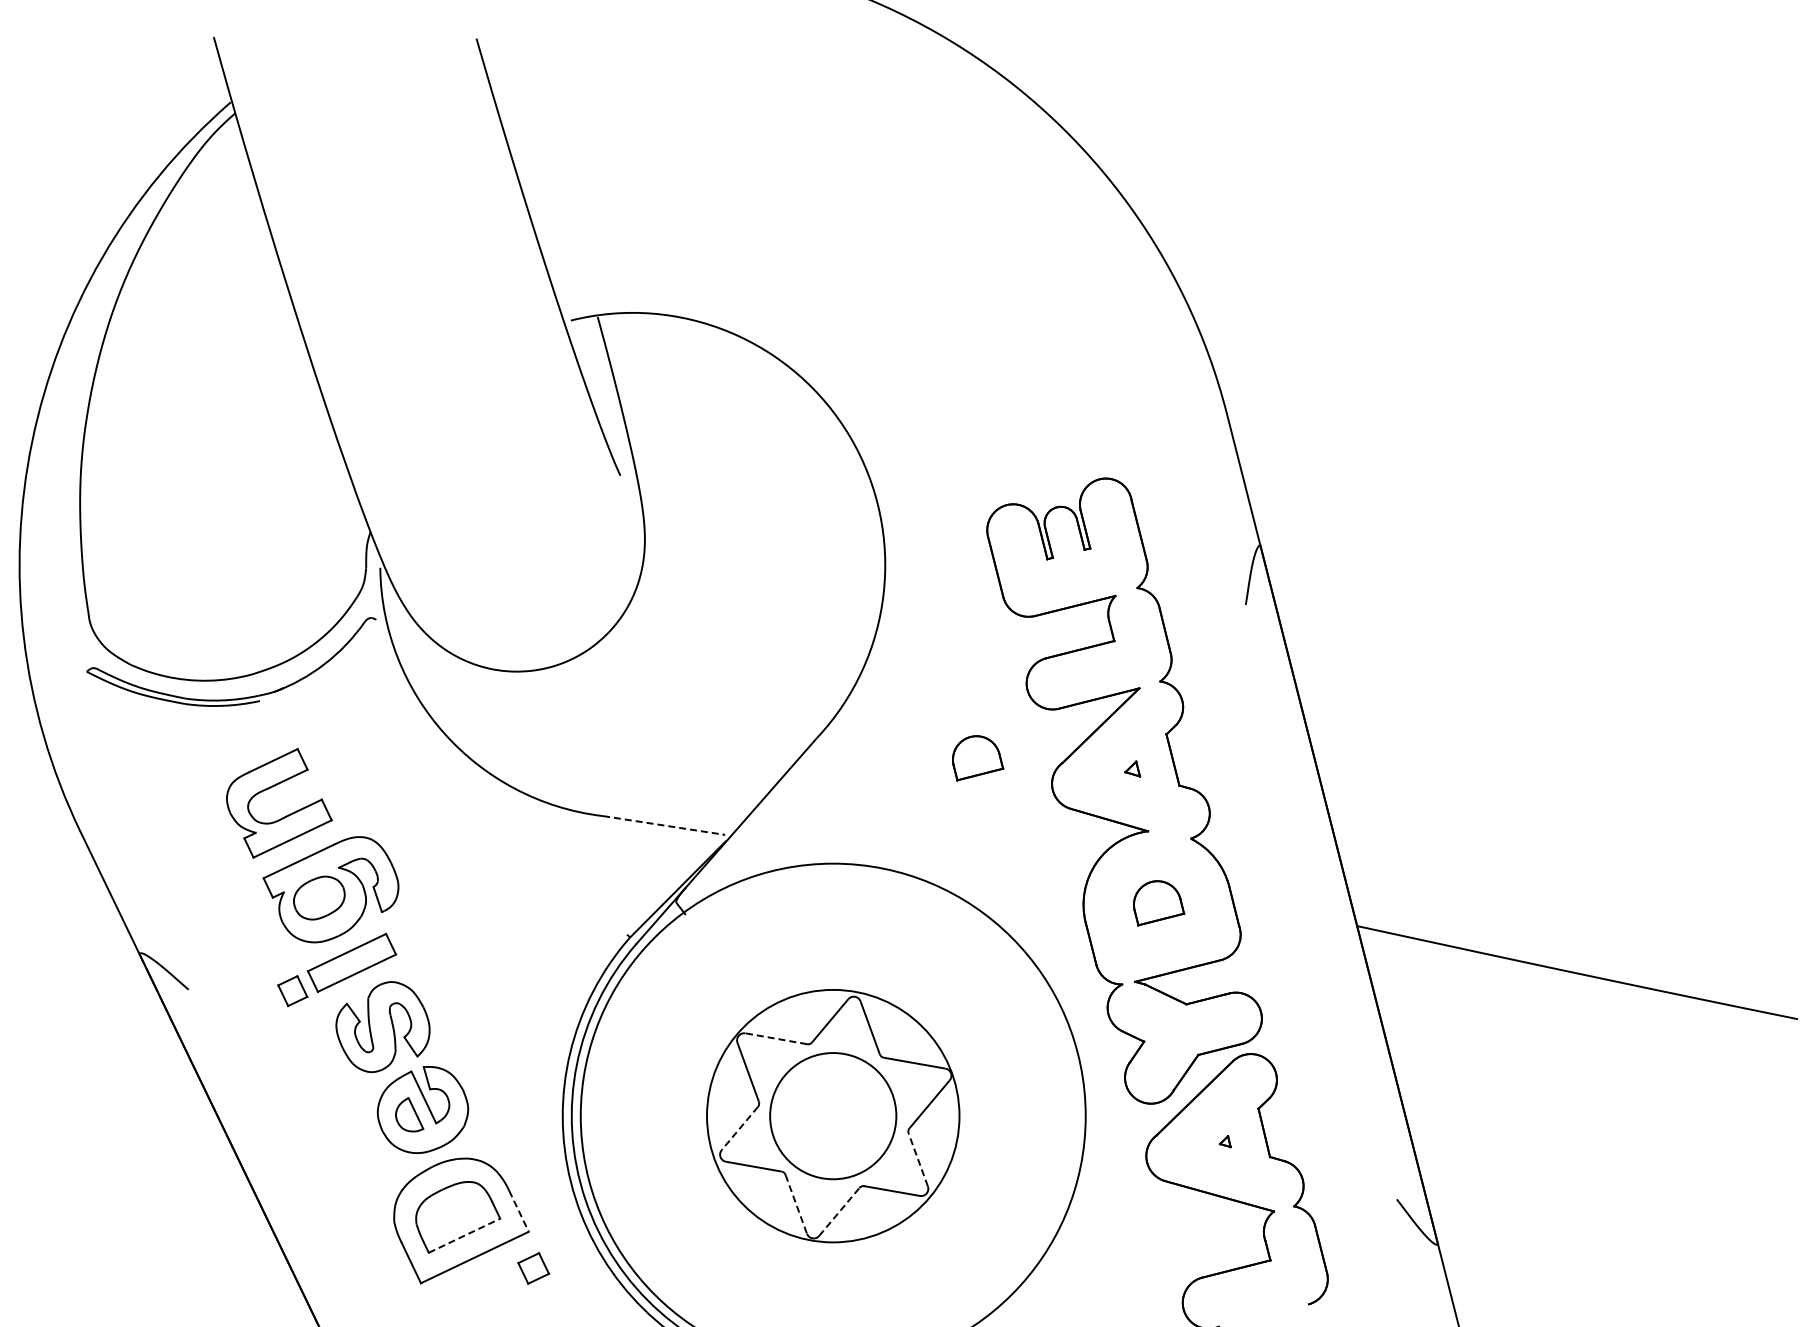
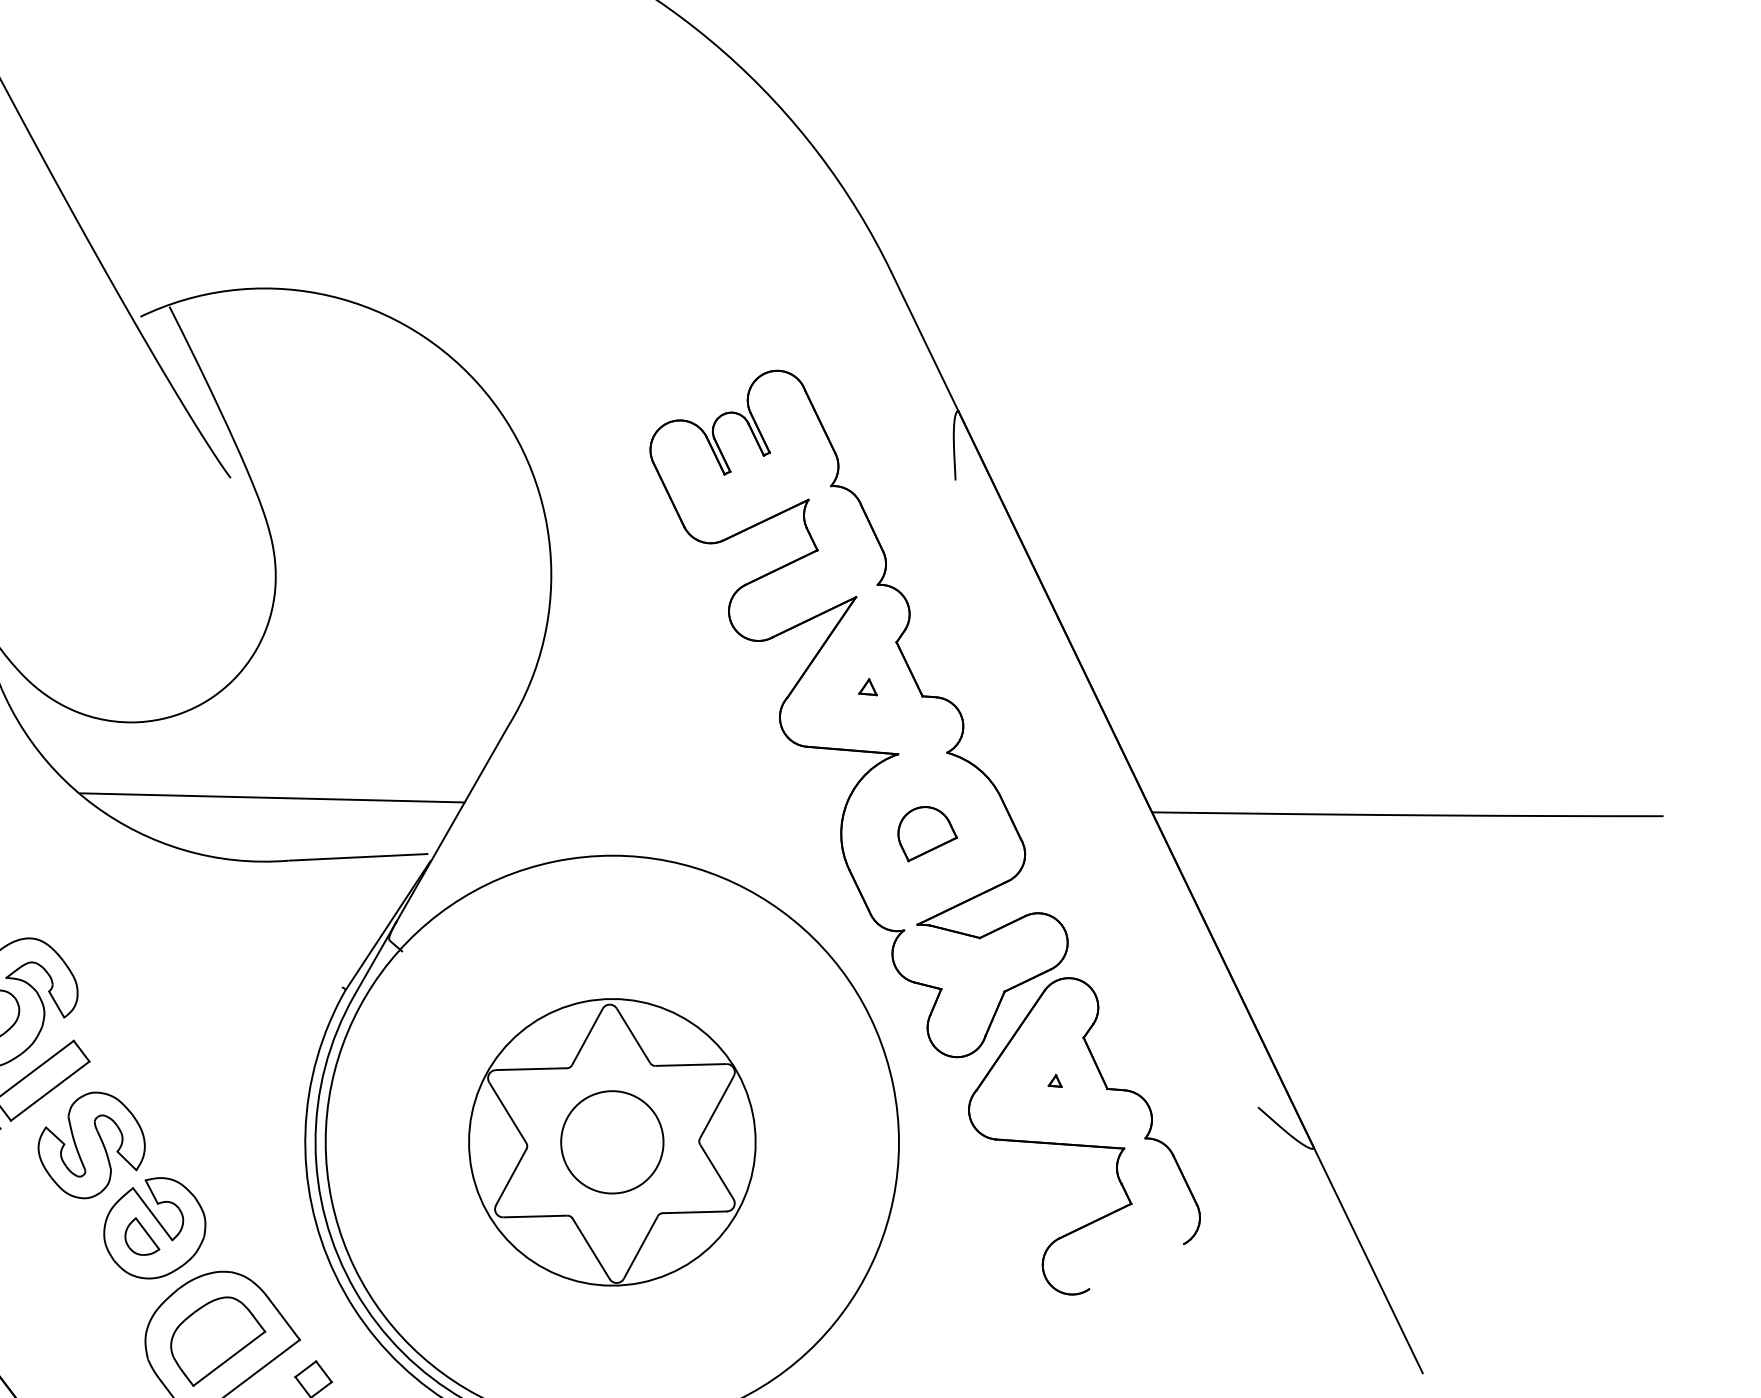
line: (600, 758) -> (272, 797), added
part: (978, 758) -> (692, 711), removed
line: (663, 825) -> (357, 857), dashed -> solid
line: (775, 1038) -> (530, 1069), dashed -> solid
circle: (833, 1116) -> (612, 1142), size x0.71
line: (739, 1128) -> (510, 1177), dashed -> solid
line: (918, 1159) -> (716, 1171), dashed -> solid
line: (796, 1204) -> (591, 1248), dashed -> solid
line: (519, 1211) -> (284, 1319), dashed -> solid
line: (839, 1211) -> (640, 1246), dashed -> solid
line: (464, 1235) -> (229, 1358), dashed -> solid

